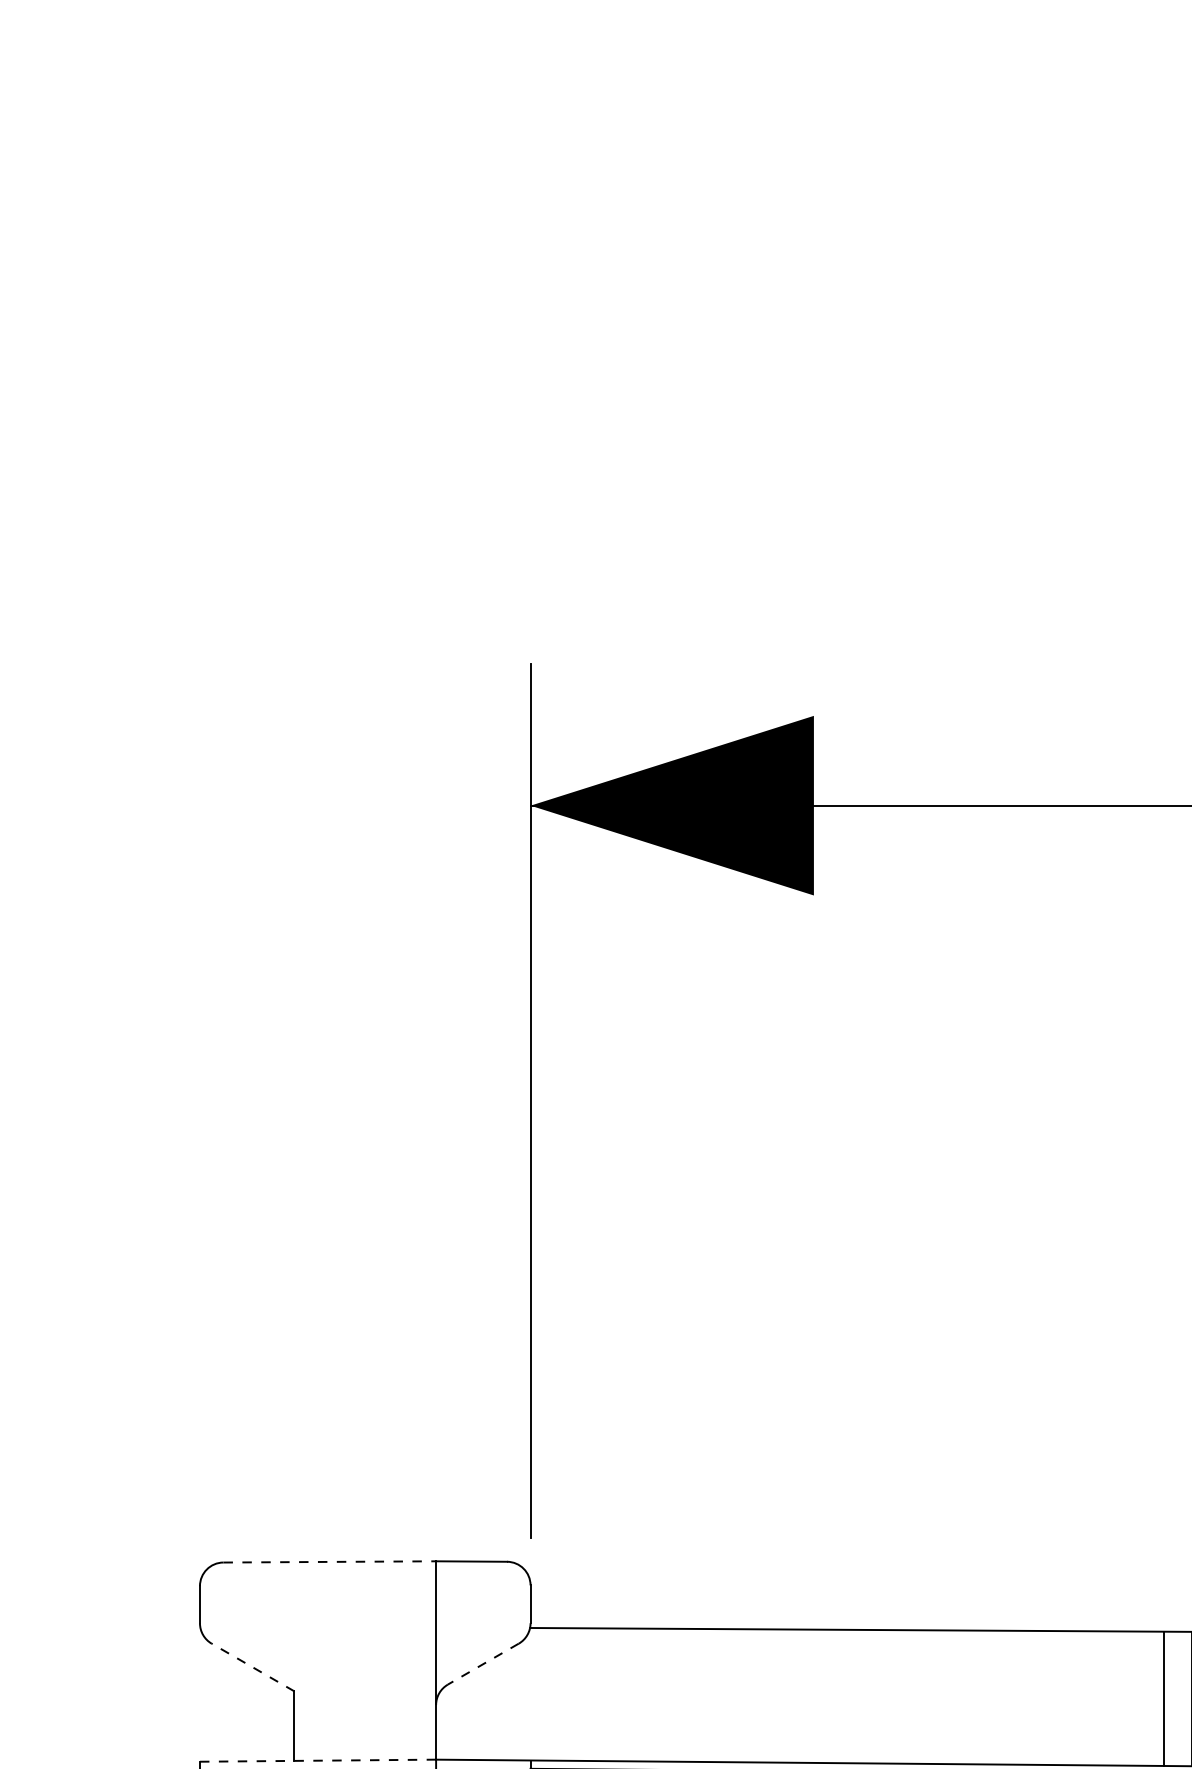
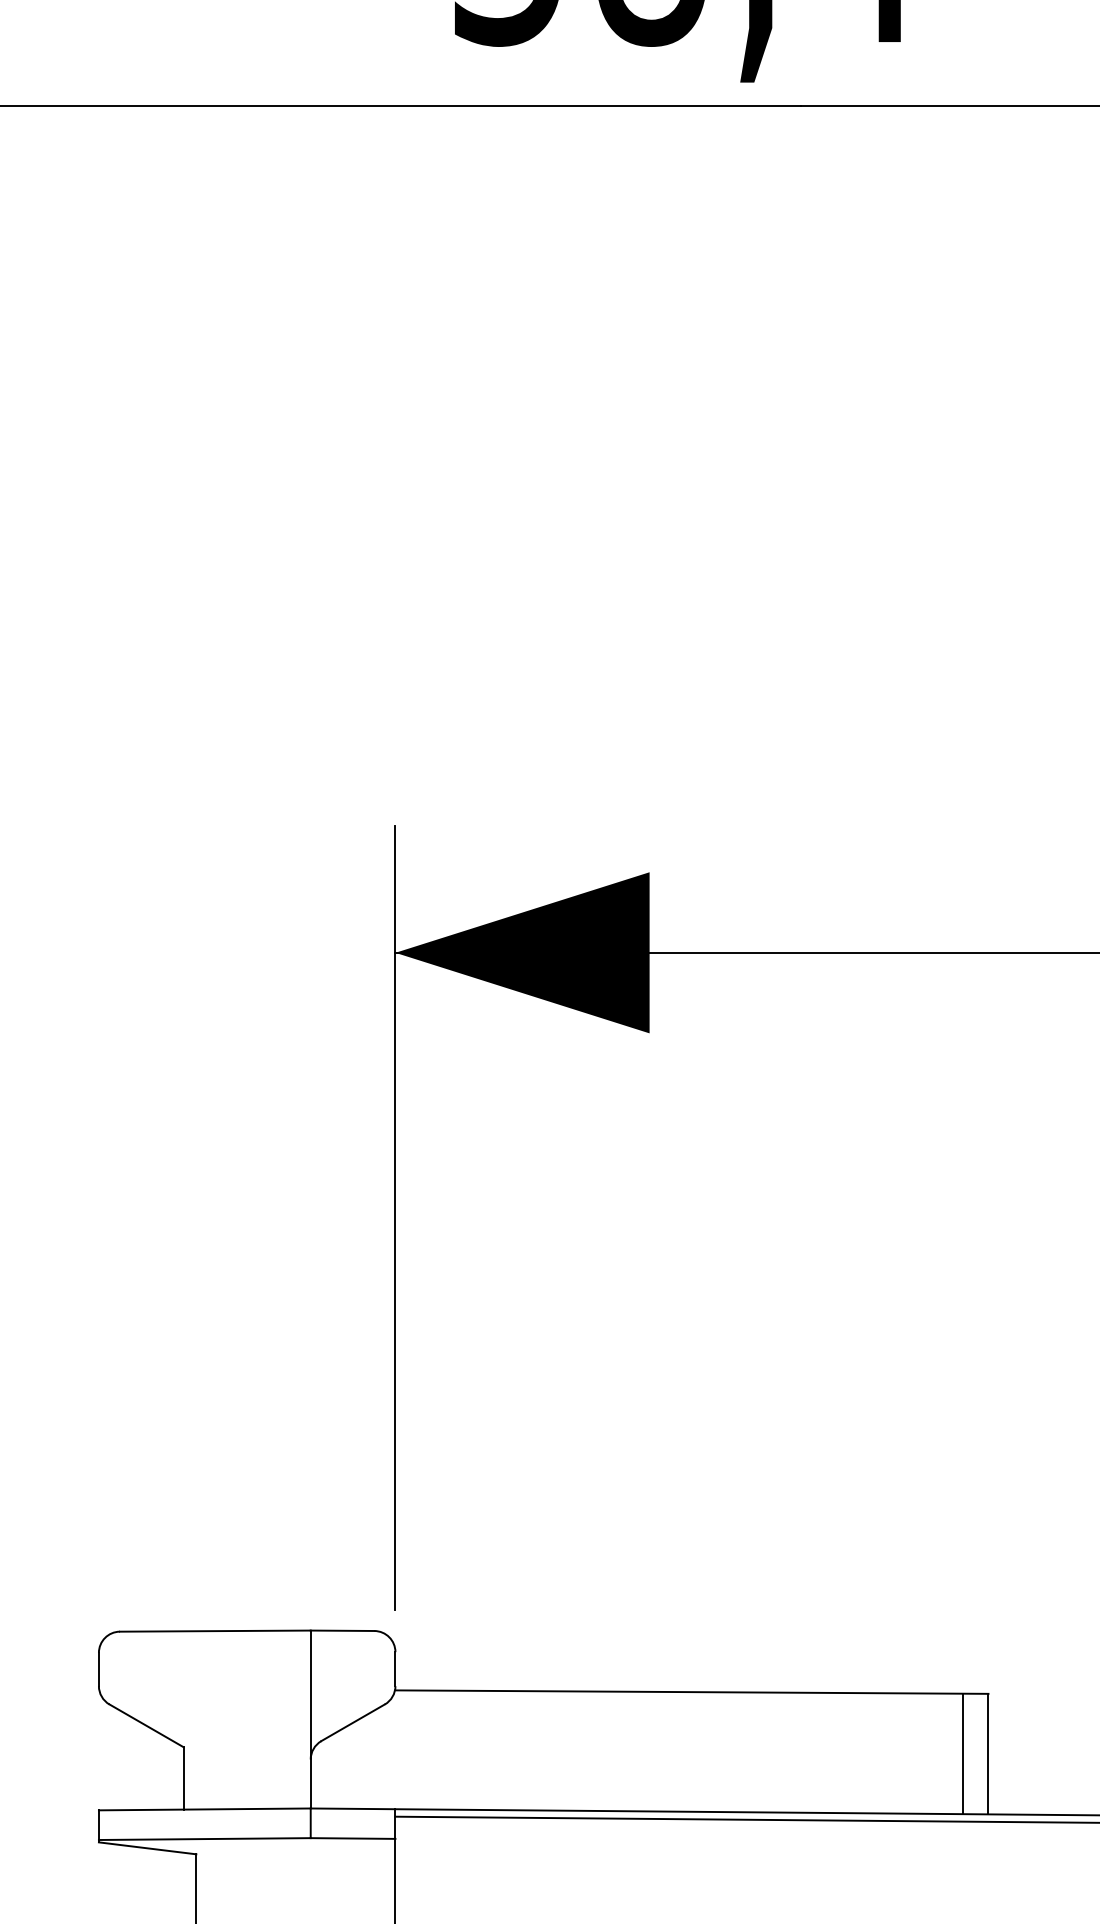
line: (329, 1562) -> (215, 1631), dashed -> solid
line: (483, 1663) -> (353, 1722), dashed -> solid
line: (253, 1667) -> (146, 1725), dashed -> solid
line: (317, 1760) -> (204, 1809), dashed -> solid

